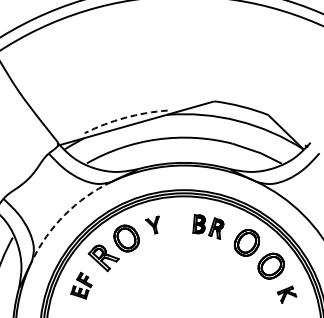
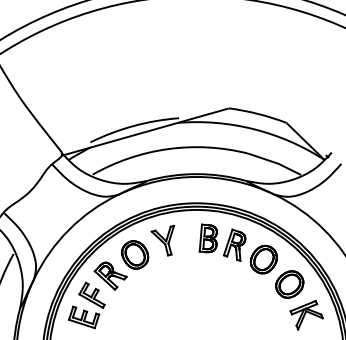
arc: (125, 118) -> (133, 126), dashed -> solid
arc: (65, 214) -> (69, 229), dashed -> solid
part: (152, 224) -> (162, 240), size x1.67
part: (208, 226) -> (222, 242), size x1.43
part: (81, 285) -> (86, 305), size x1.67
part: (286, 294) -> (306, 314), size x1.67

